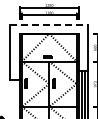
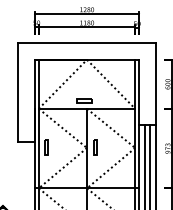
line: (49, 24) -> (87, 43), dashed -> solid

